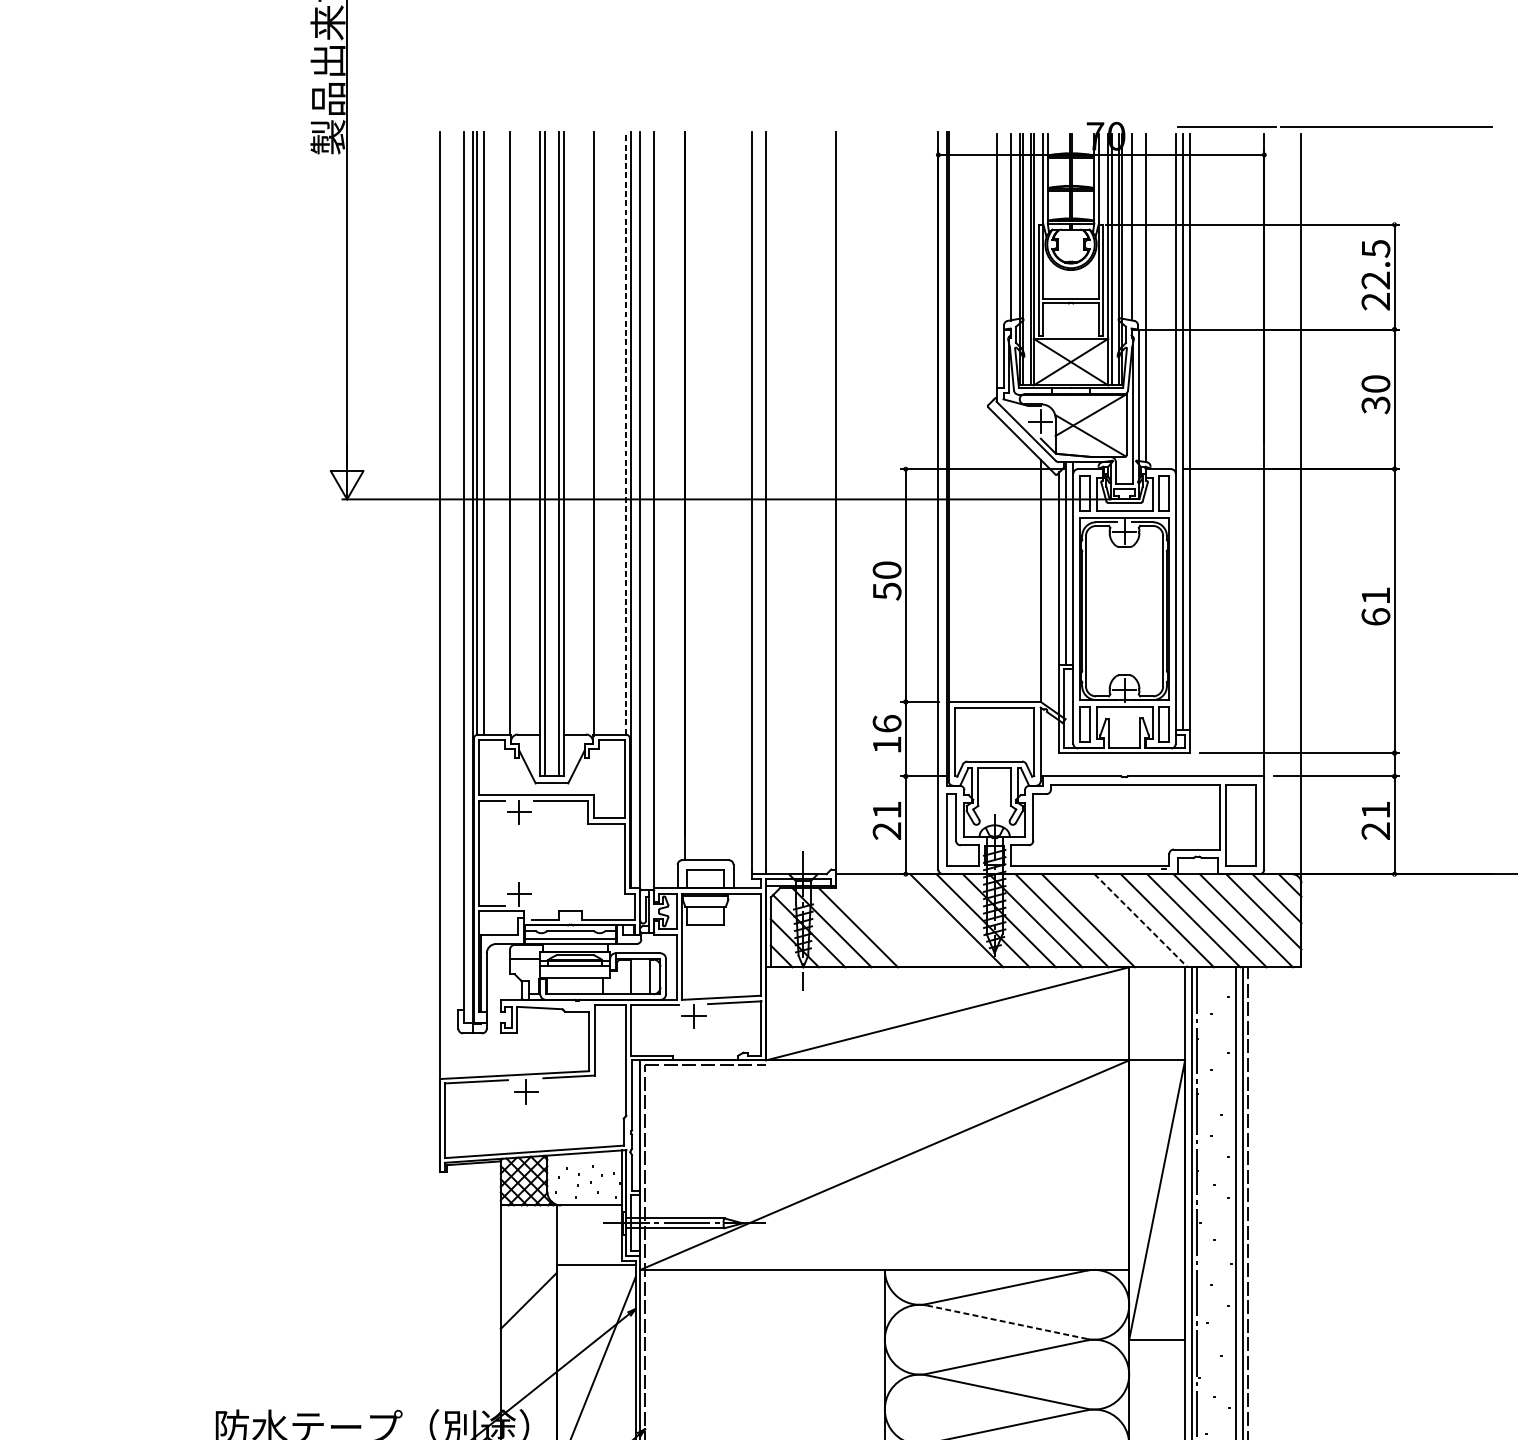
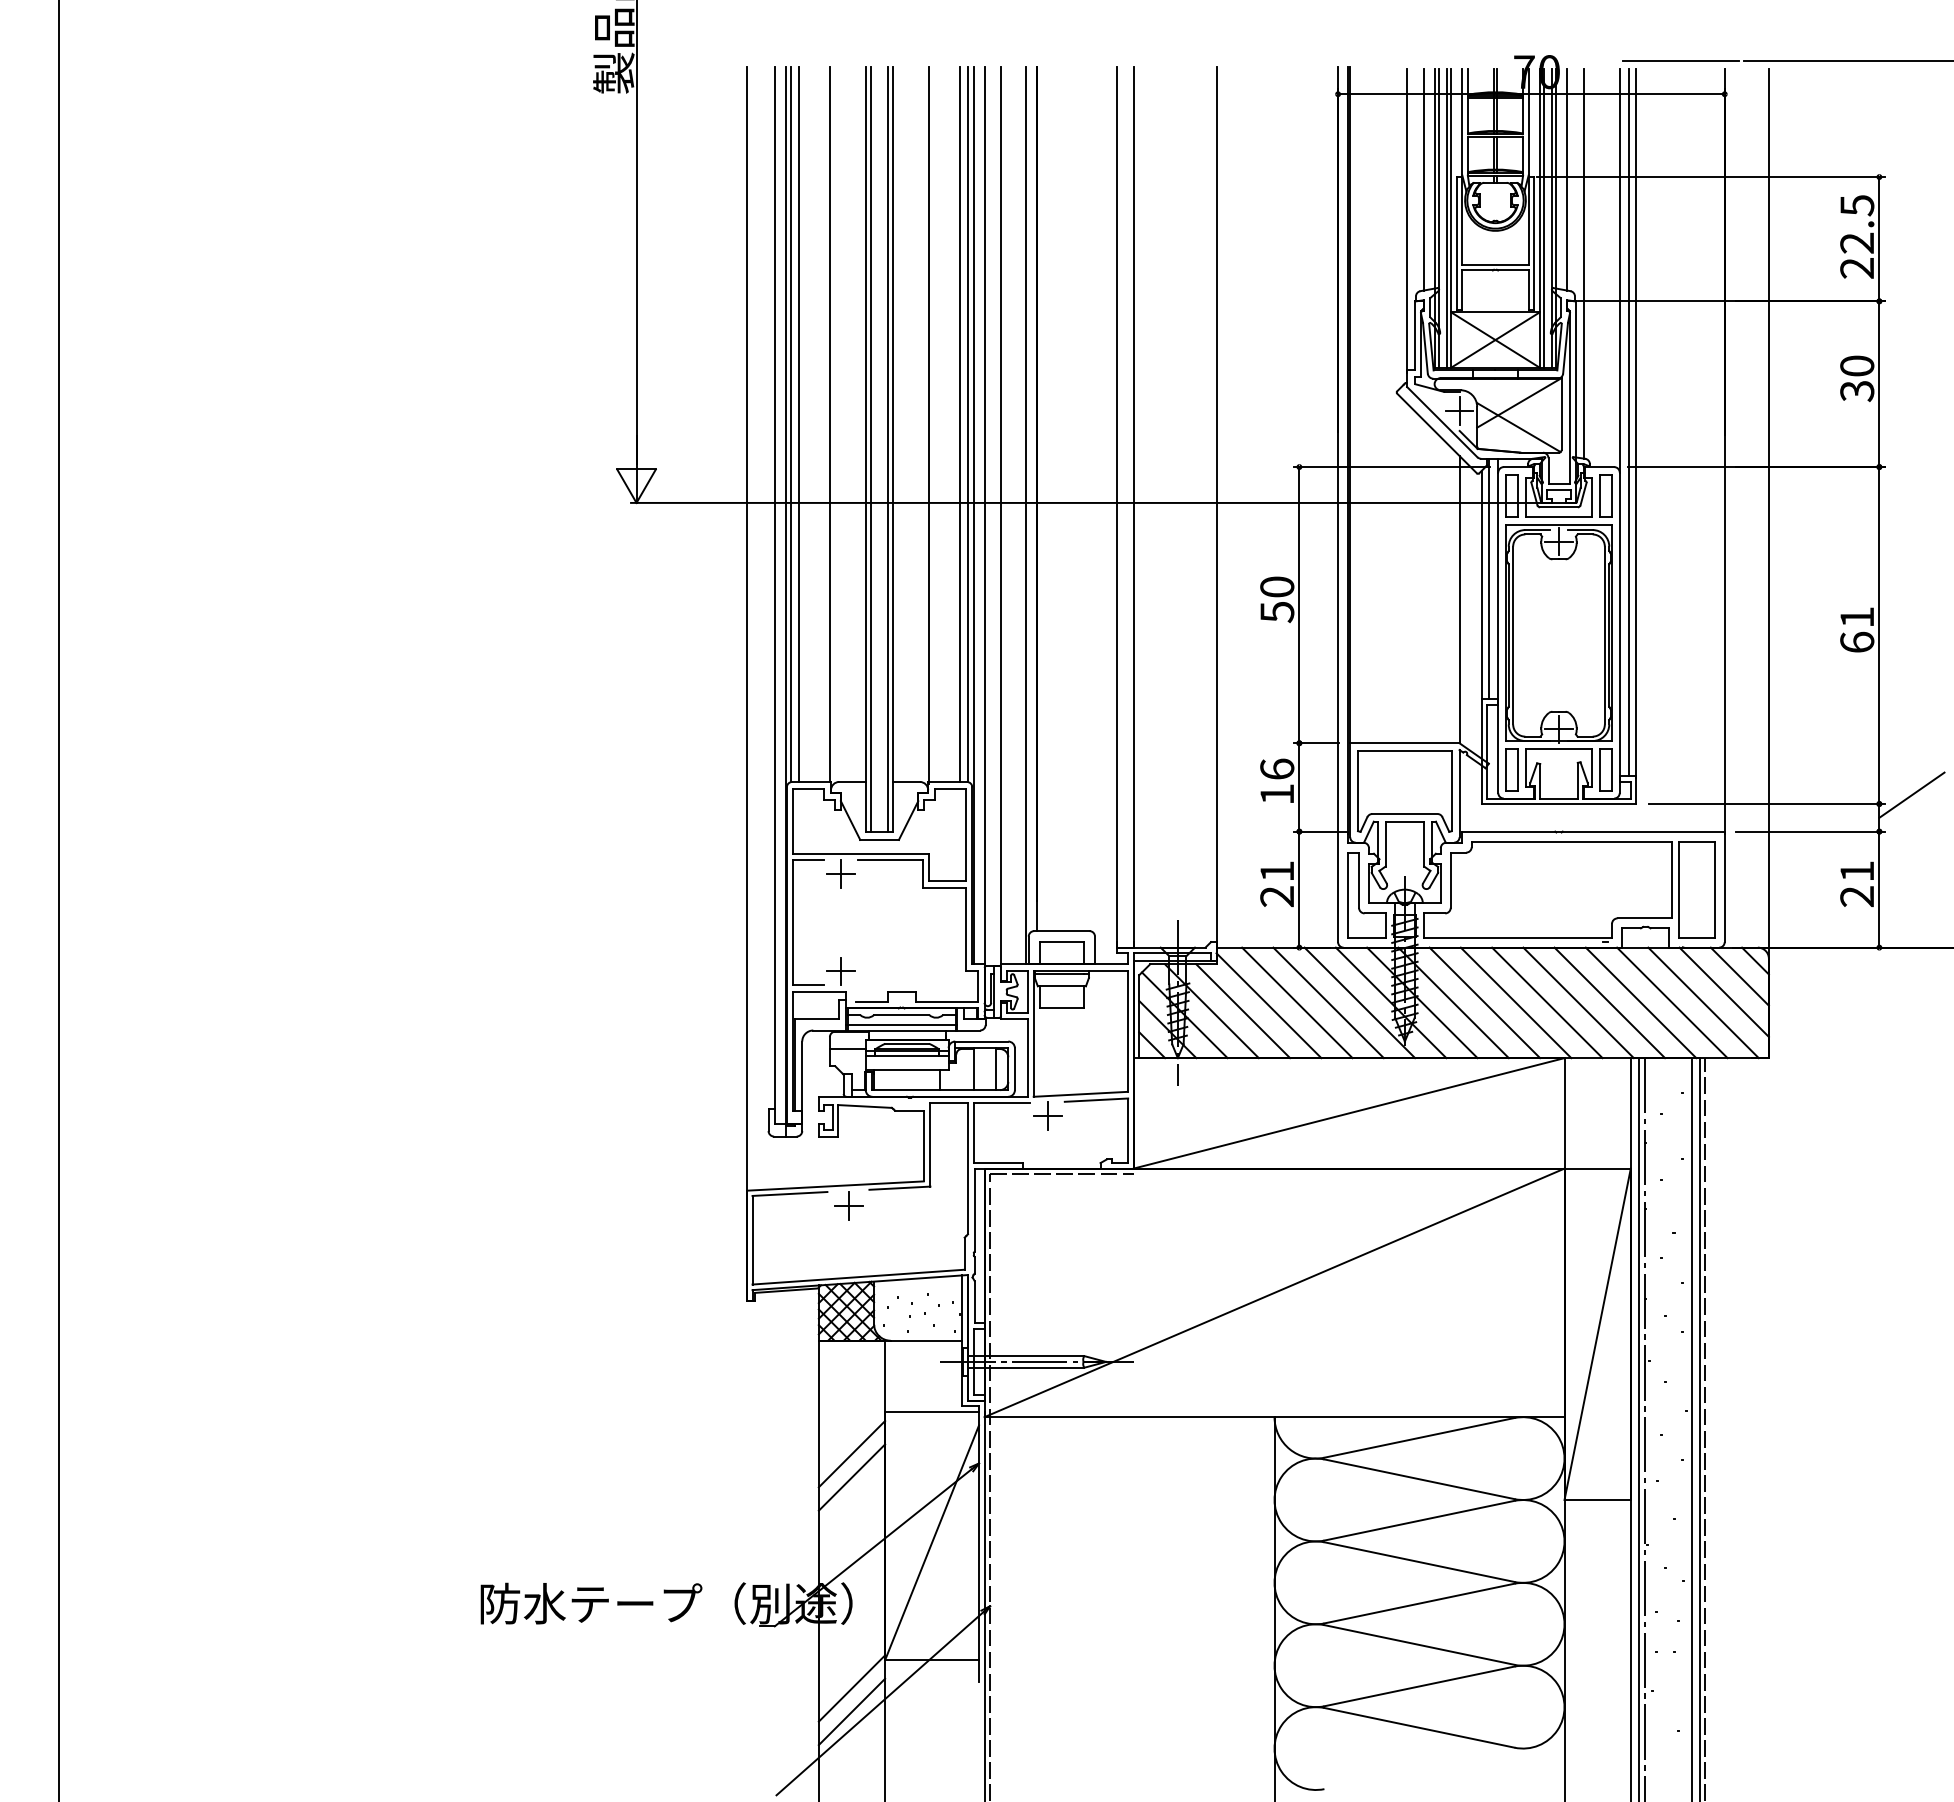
line: (620, 432) -> (960, 423), added
line: (626, 433) -> (967, 424), dashed -> solid
line: (674, 509) -> (1025, 515), added
line: (1421, 745) -> (1911, 794), added
line: (904, 920) -> (1297, 1002), added
line: (930, 920) -> (1328, 1002), added
line: (1114, 920) -> (1547, 1002), added
line: (1141, 921) -> (1578, 1003), dashed -> solid
line: (879, 922) -> (1268, 1005), added
line: (528, 1320) -> (851, 1477), added
line: (1007, 1322) -> (1419, 1479), dashed -> solid

